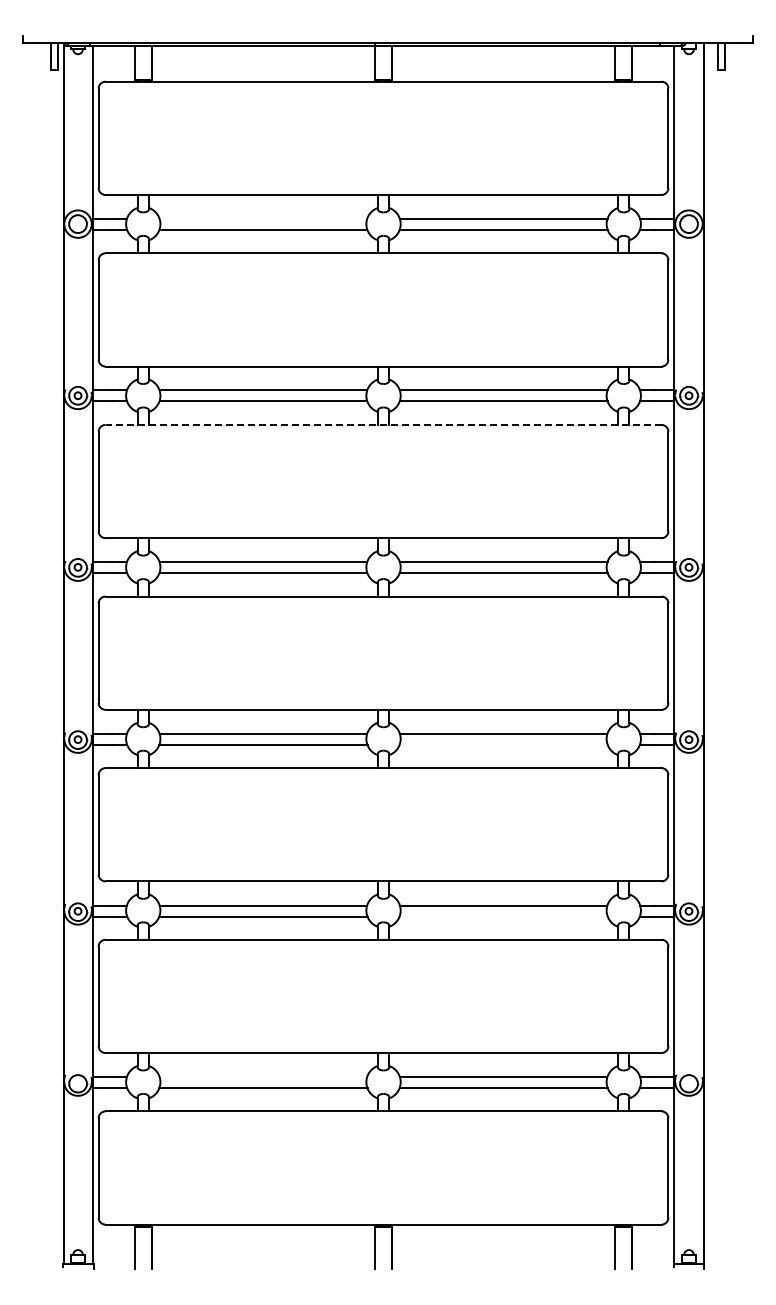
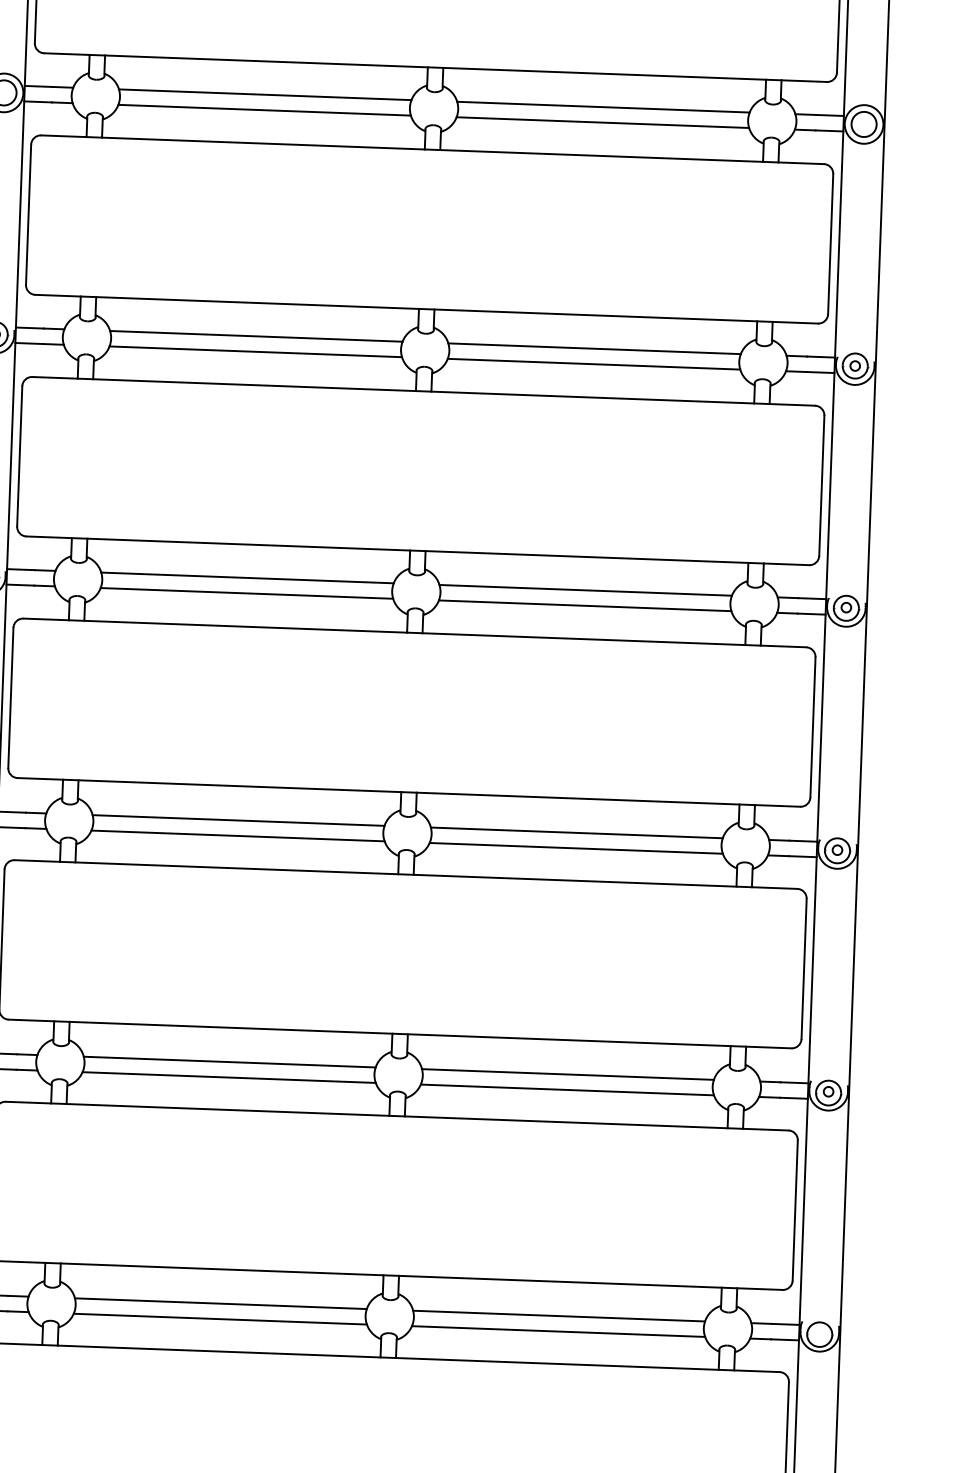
line: (263, 218) -> (265, 94), added
line: (383, 424) -> (423, 390), dashed -> solid
line: (503, 745) -> (576, 848), added
line: (503, 916) -> (567, 1089), added
line: (263, 1077) -> (221, 1303), added

